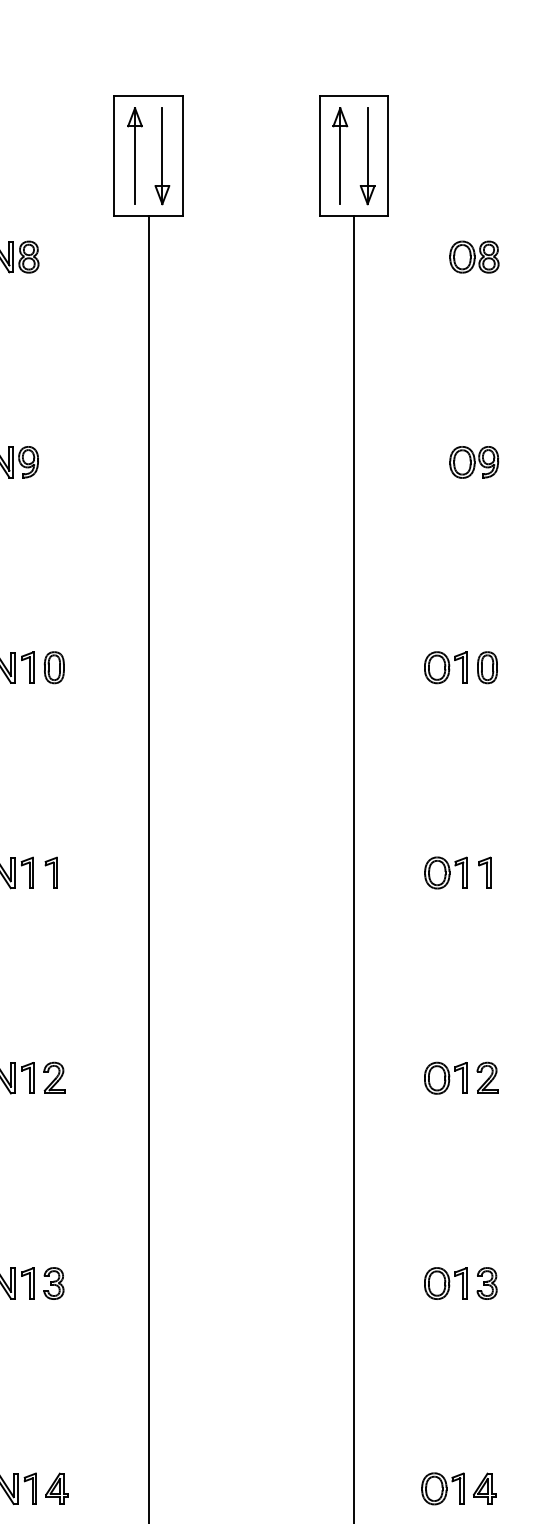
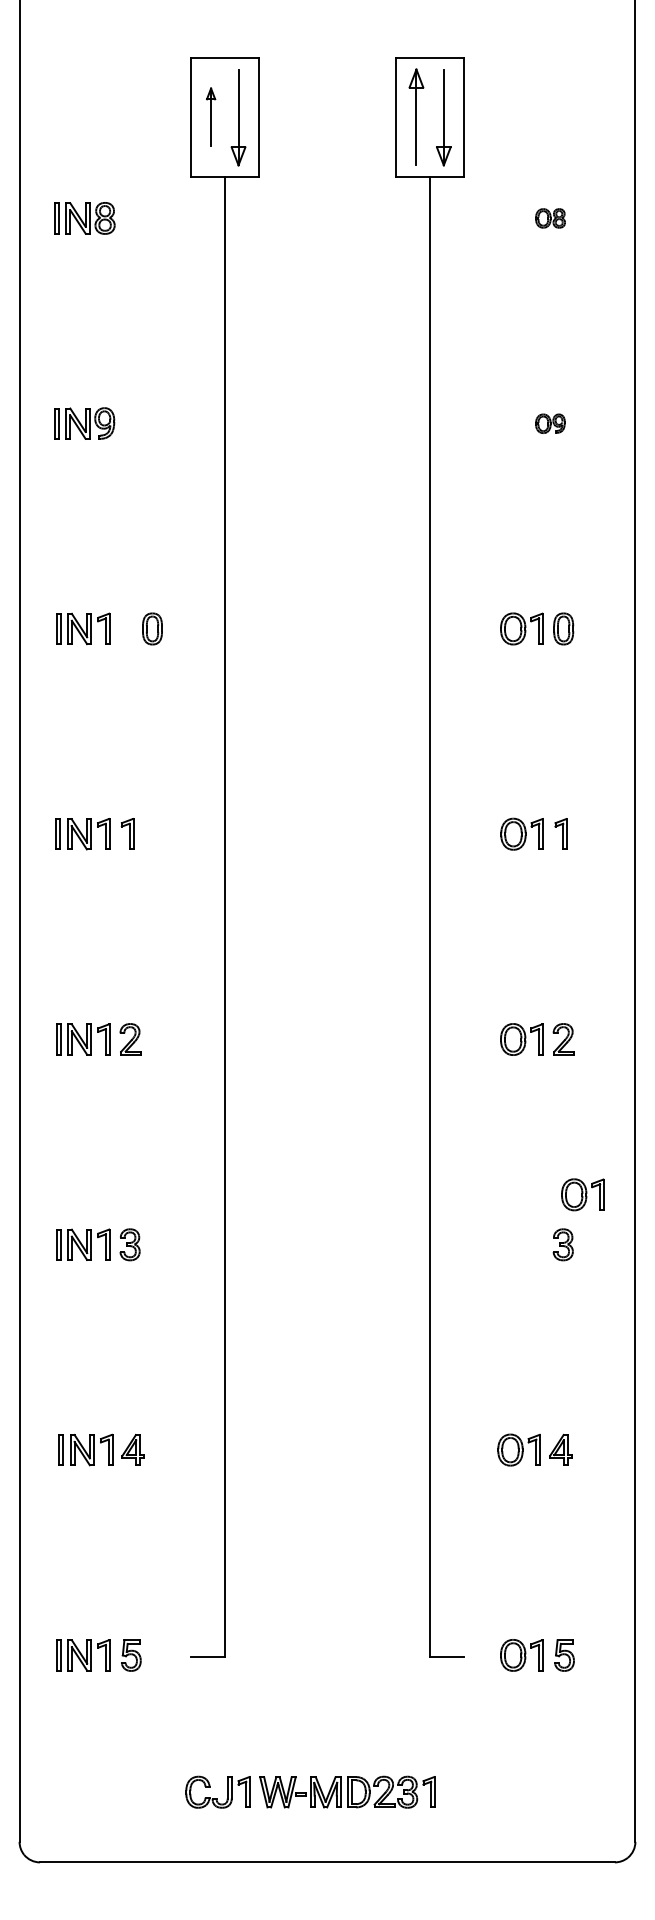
part: (134, 155) -> (210, 116), size x0.6
part: (474, 257) -> (550, 218), size x0.6
part: (474, 462) -> (550, 423), size x0.6
part: (54, 667) -> (152, 628), moved
part: (445, 1283) -> (582, 1194), moved

